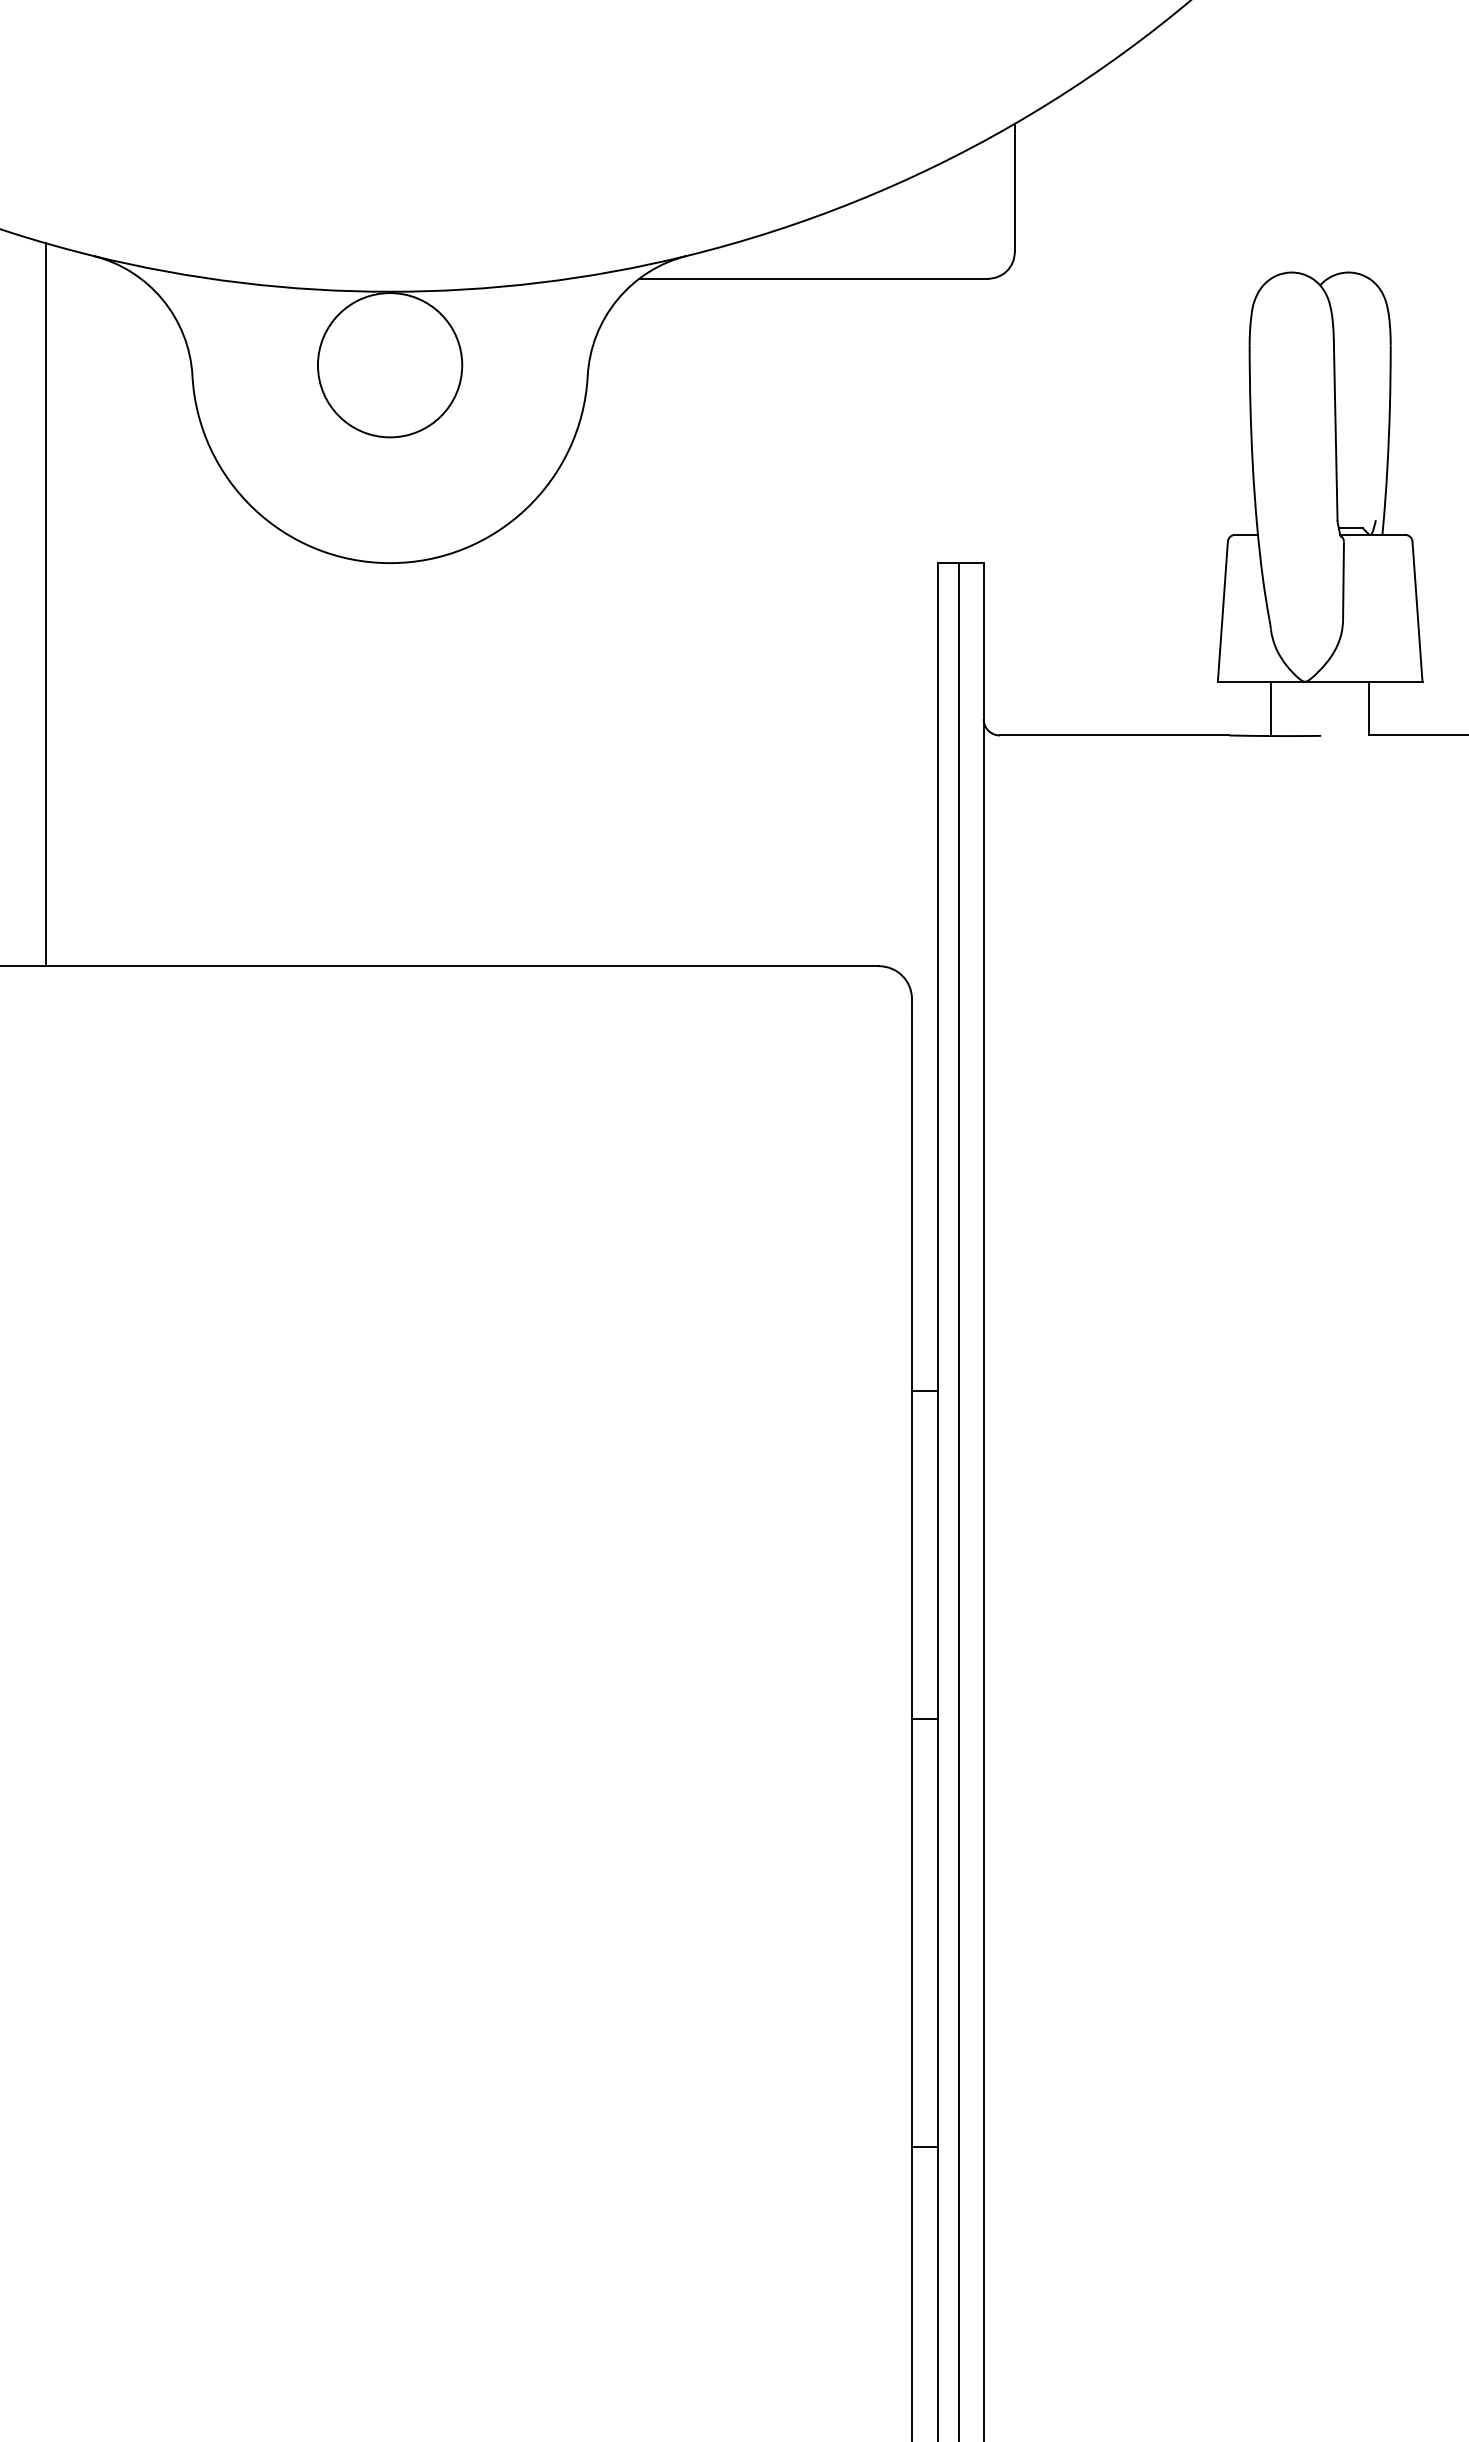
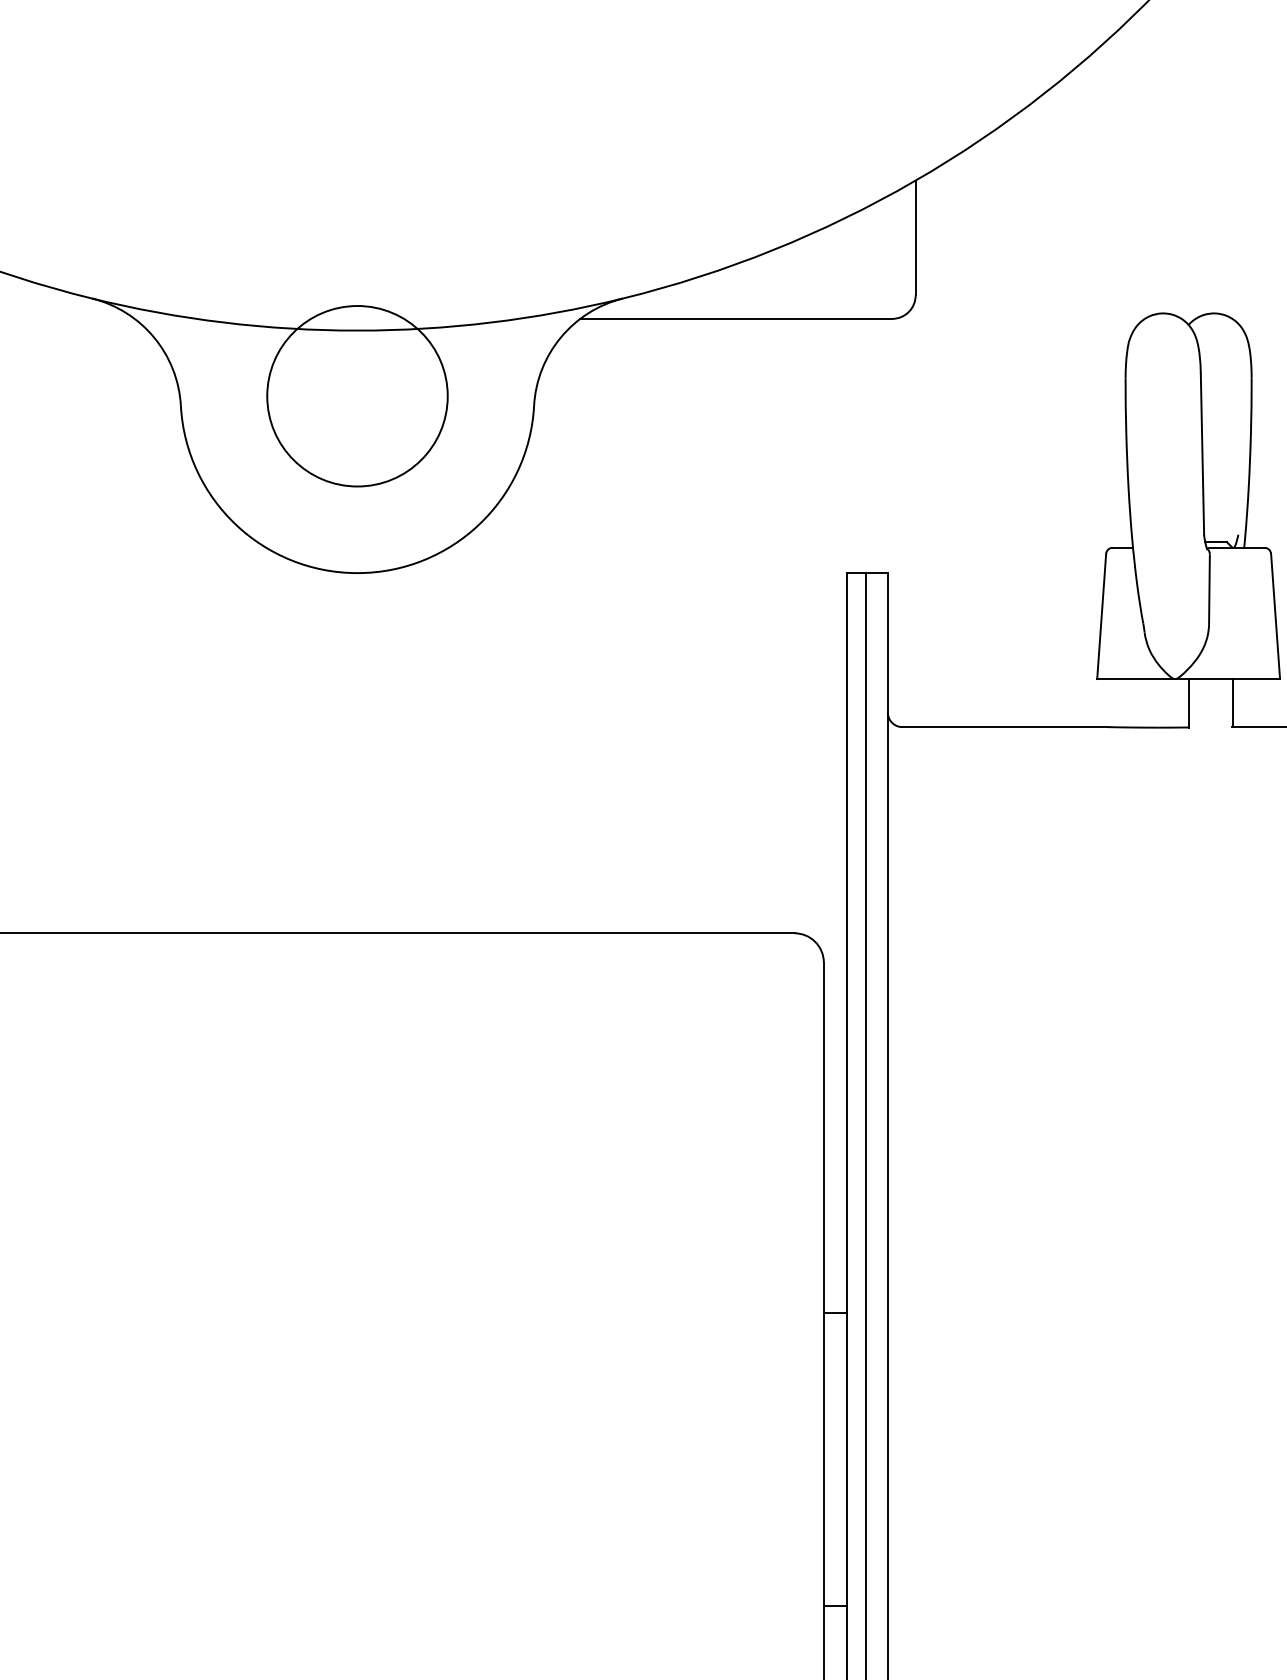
circle: (389, 365) -> (356, 396), size x1.4
line: (46, 604) -> (50, 610), removed
line: (1271, 708) -> (1189, 703), moved

